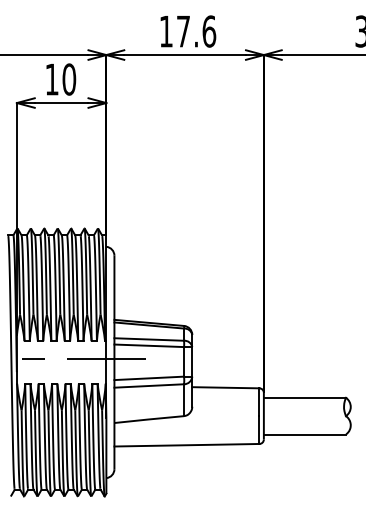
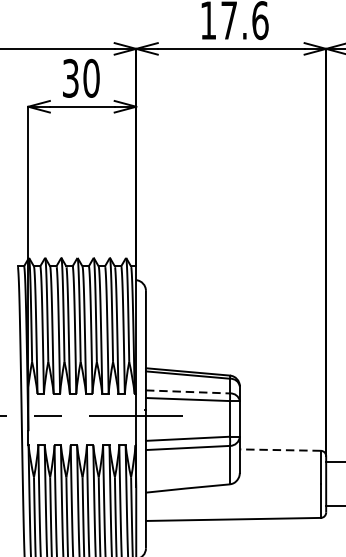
text: (51, 79) -> (70, 78), 10 -> 30
line: (149, 339) -> (188, 391), solid -> dashed
line: (225, 387) -> (279, 449), solid -> dashed

